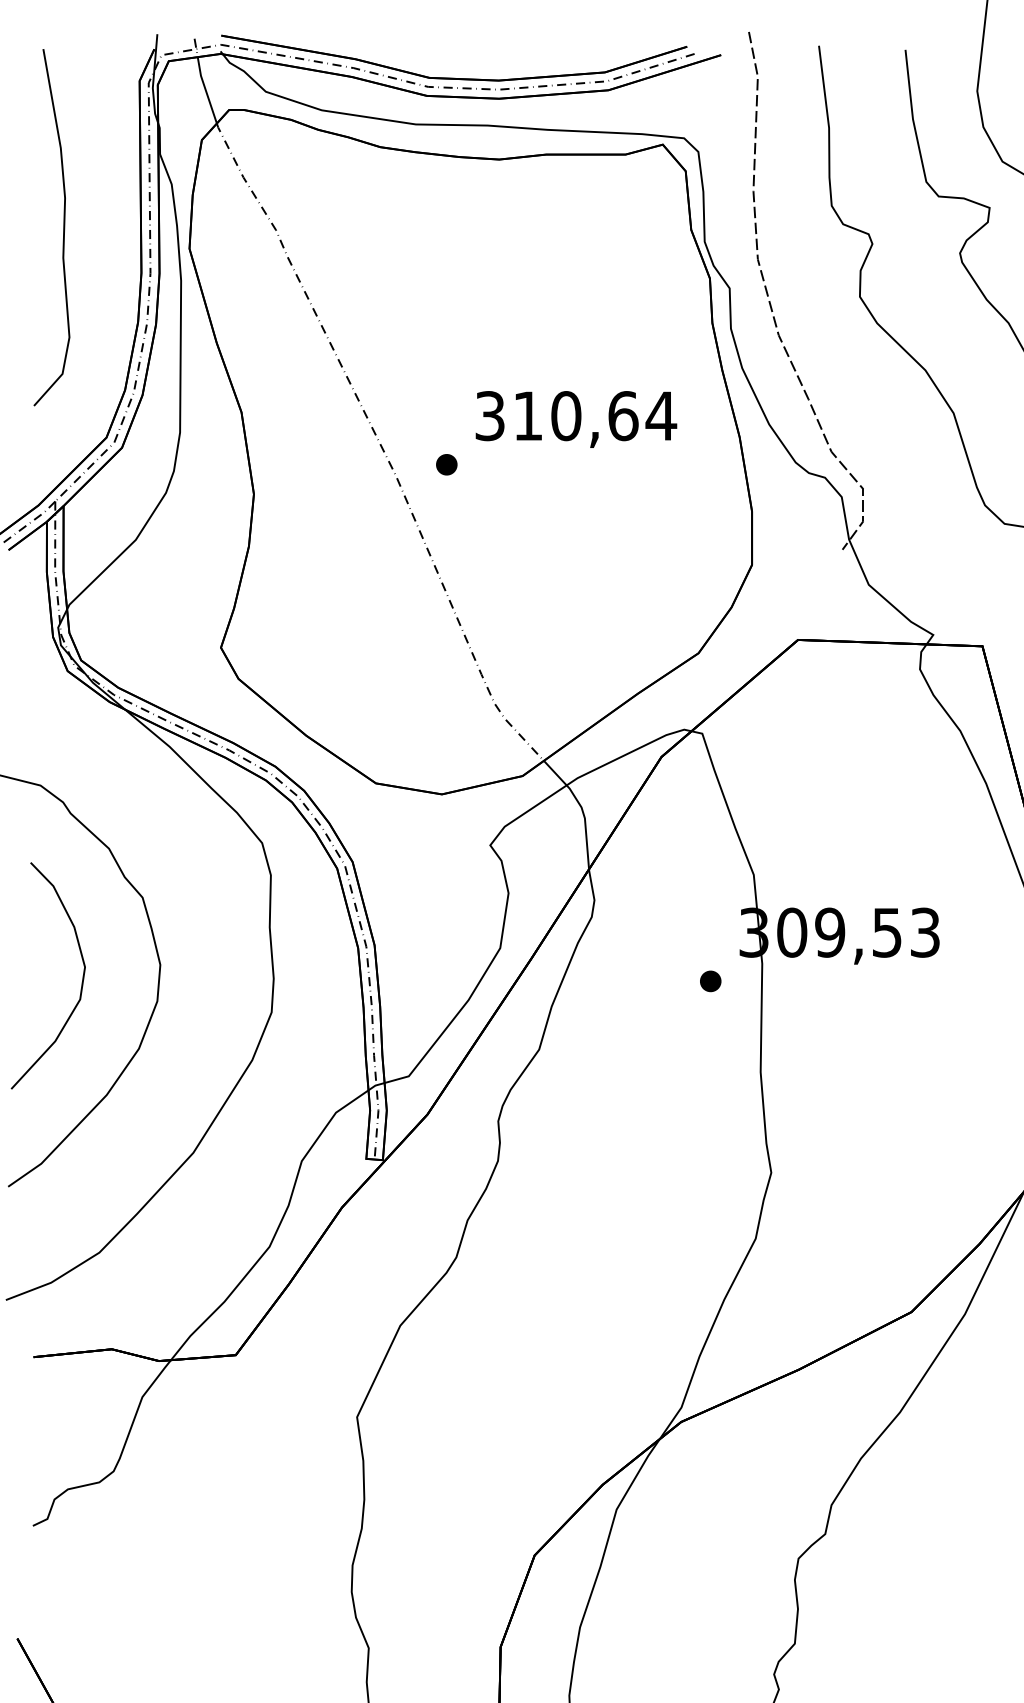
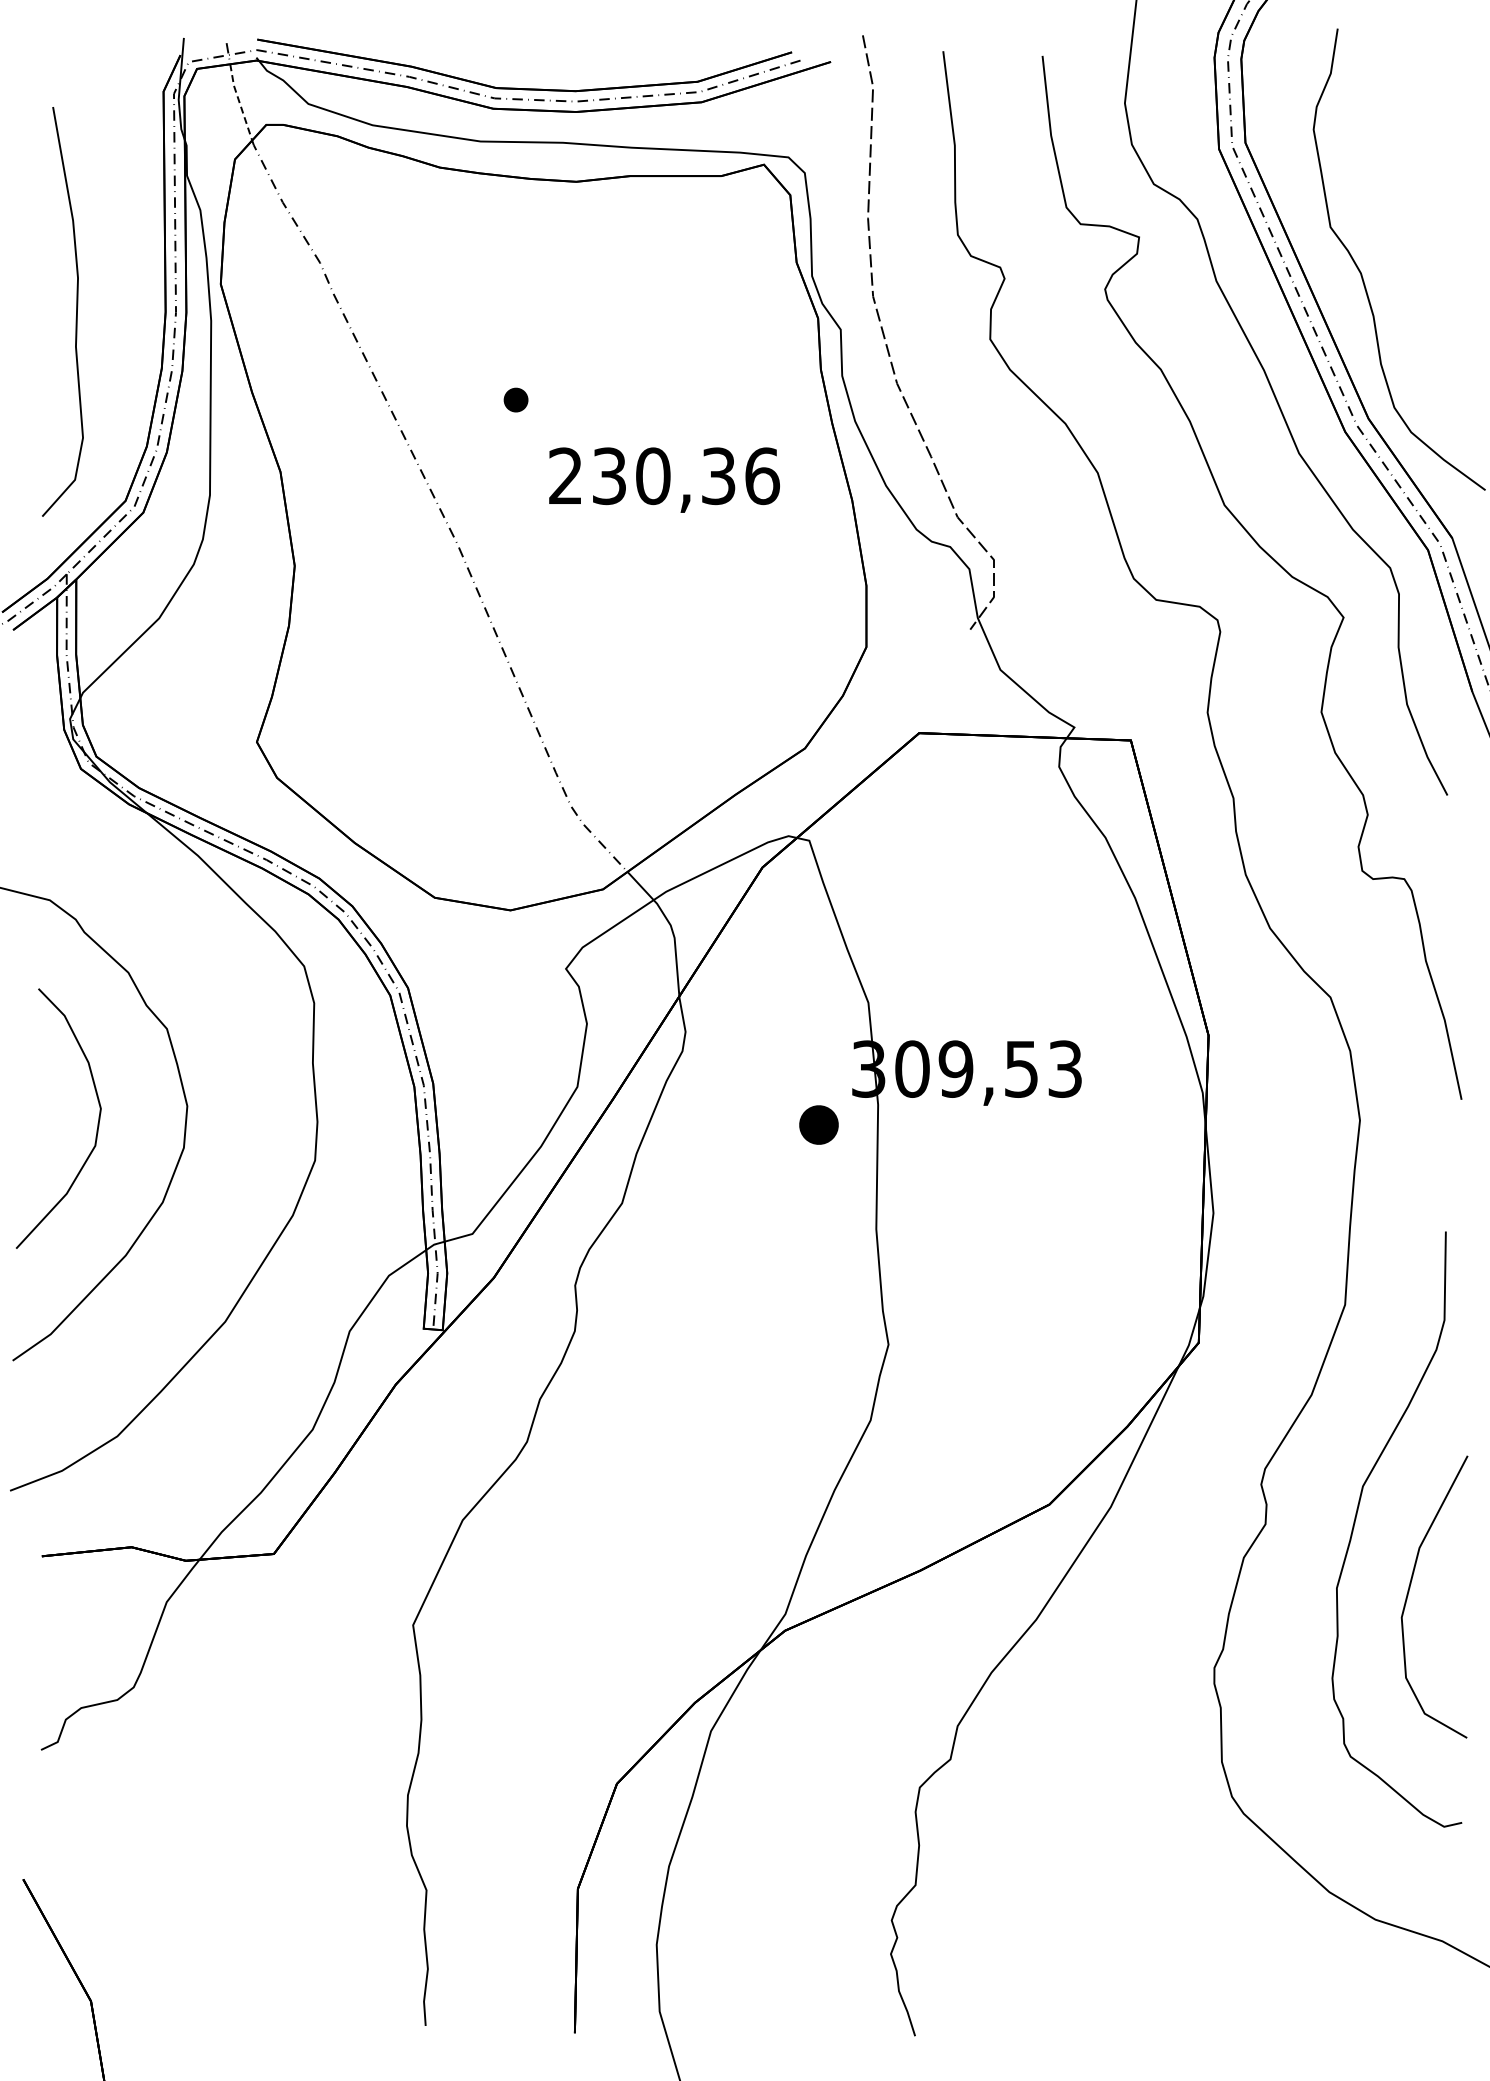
line: (205, 90) -> (239, 102), solid -> dashed
curve: (63, 227) -> (76, 311), moved
text: (576, 416) -> (664, 476), 310,64 -> 230,36
part: (446, 464) -> (515, 399), moved
part: (710, 980) -> (818, 1124), size x1.6

